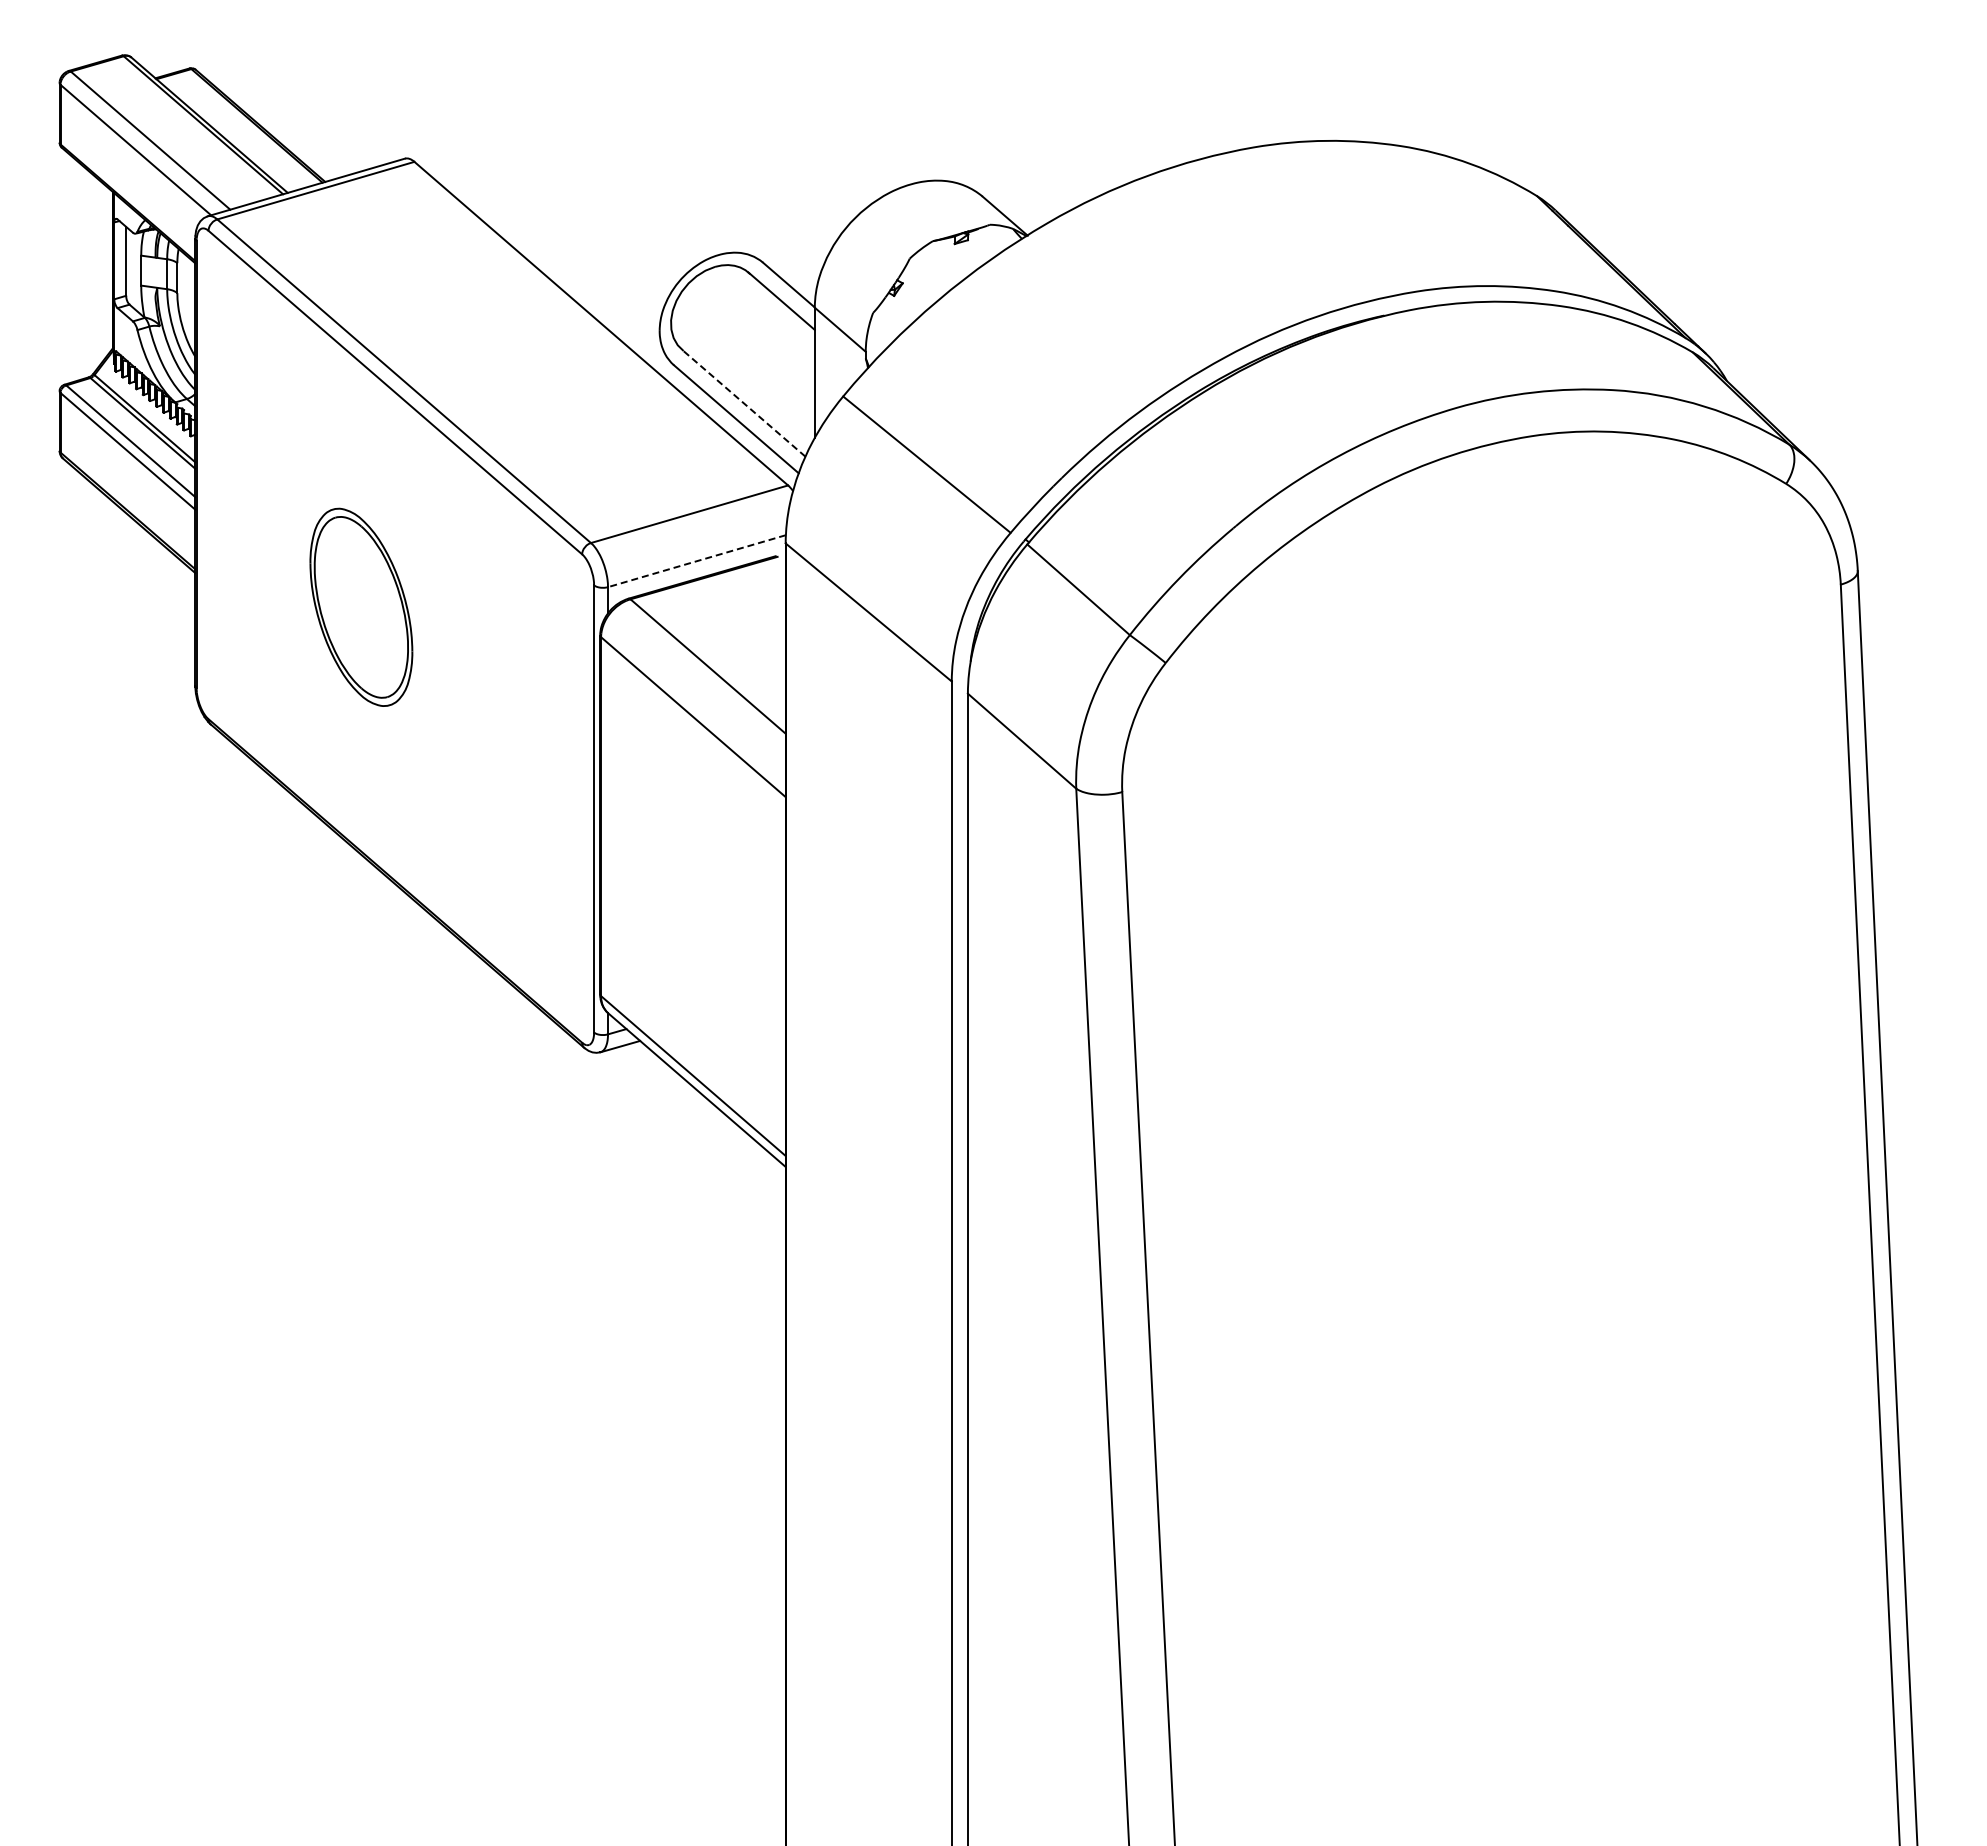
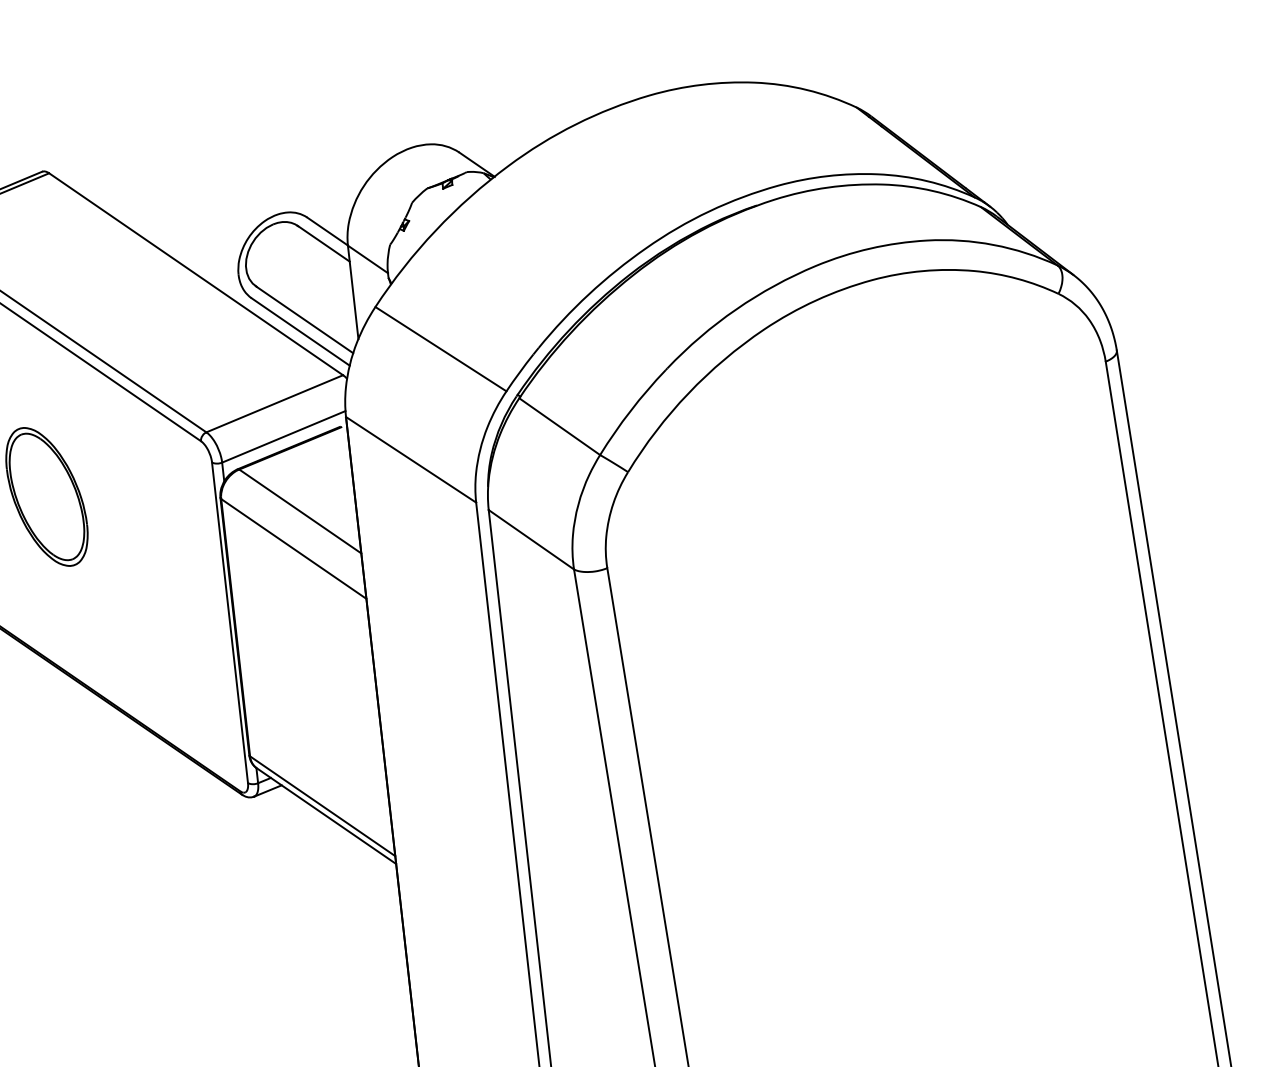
line: (743, 403) -> (304, 320), dashed -> solid
line: (696, 561) -> (283, 437), dashed -> solid

